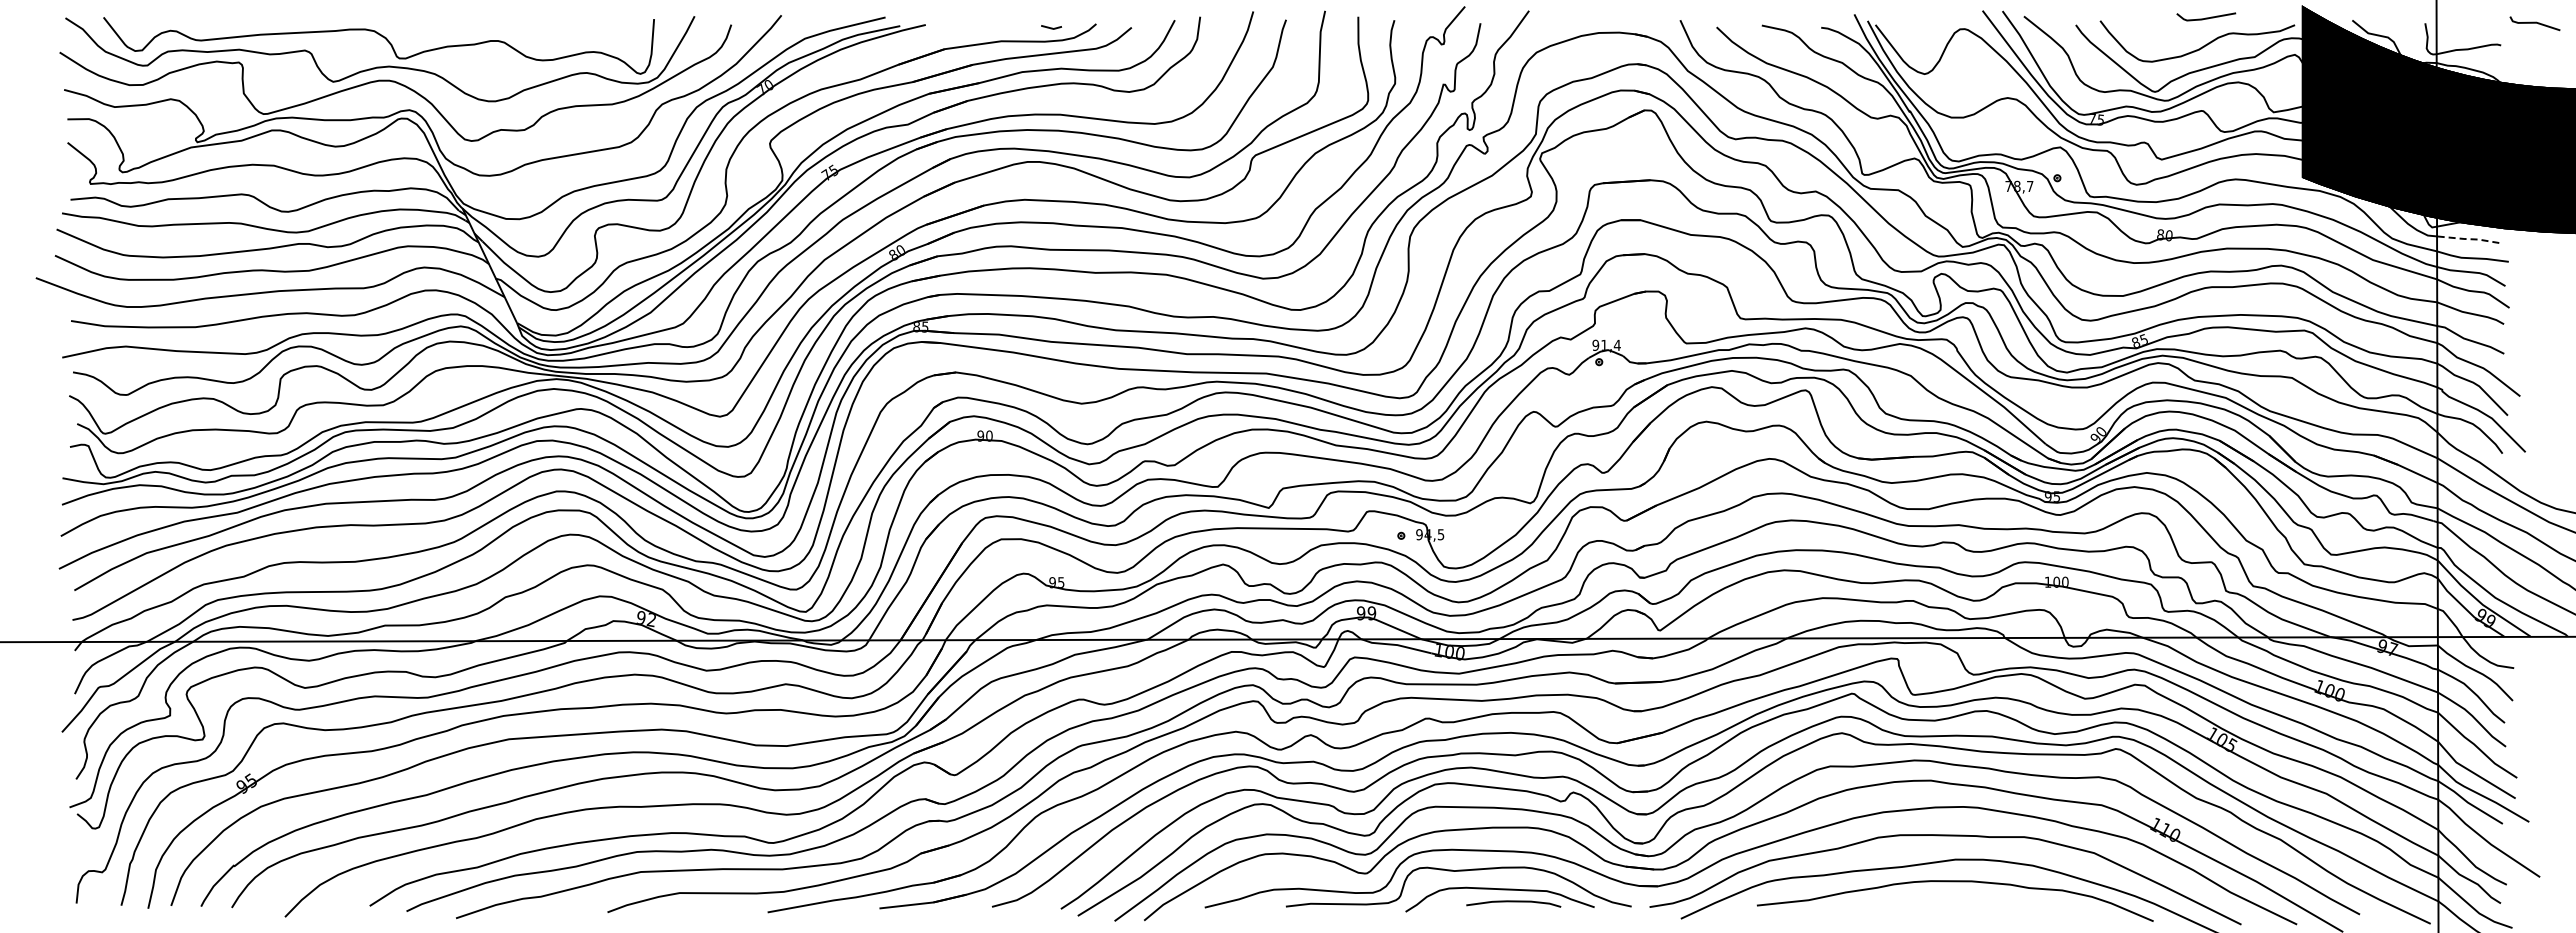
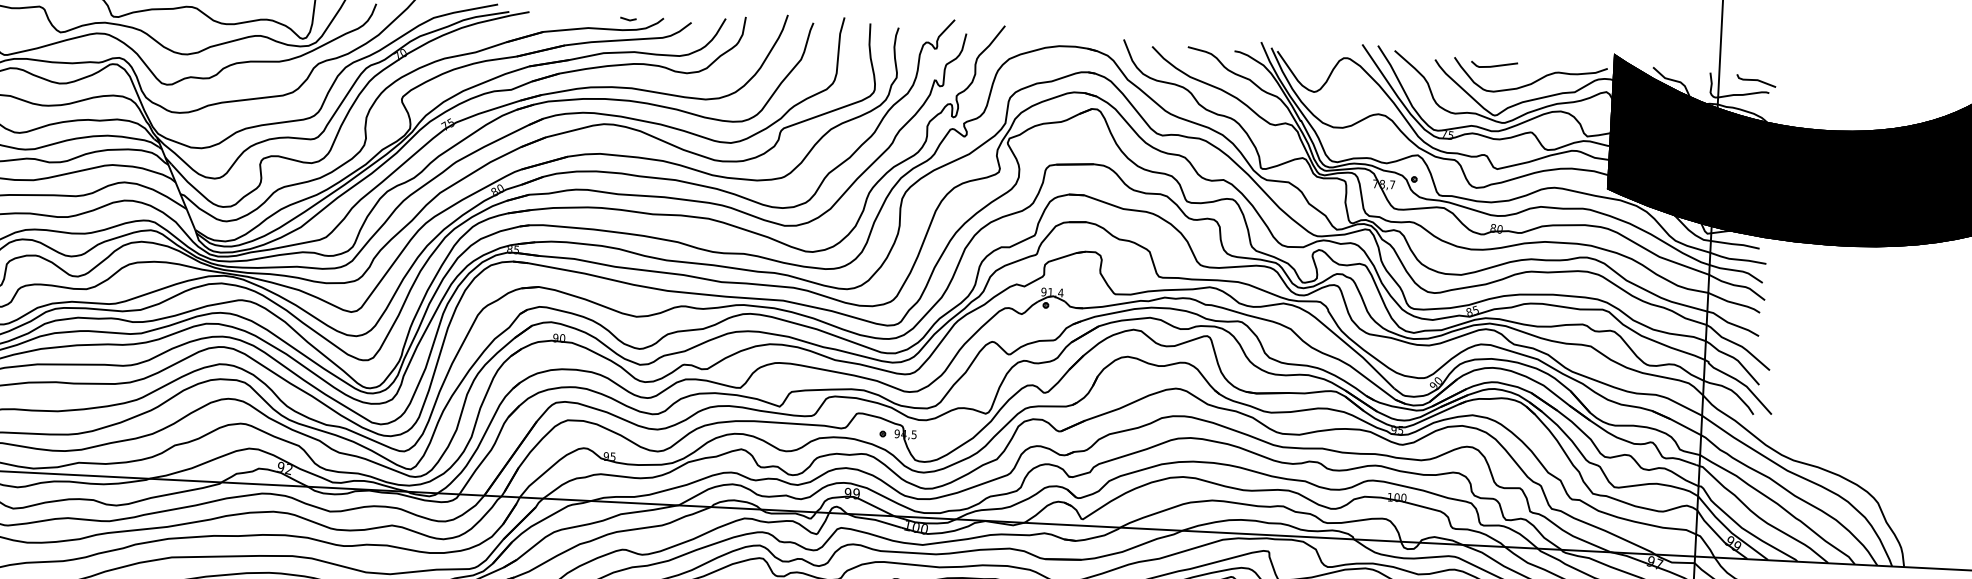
line: (2206, 17) -> (1494, 65), moved
line: (2534, 23) -> (1755, 80), moved
line: (2467, 239) -> (1734, 244), dashed -> solid

